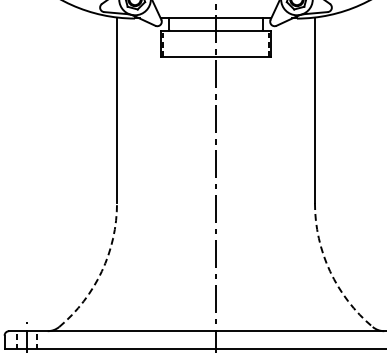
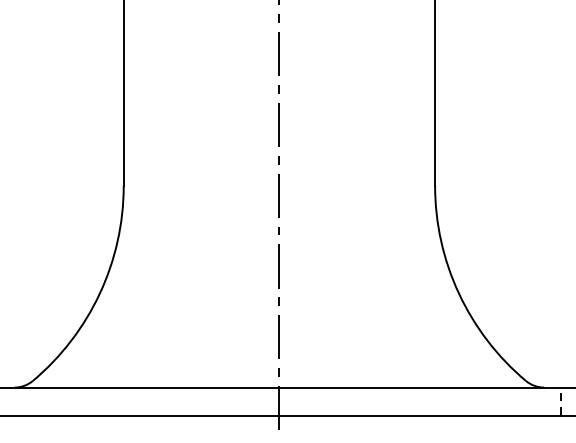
arc: (101, 271) -> (99, 293), dashed -> solid
arc: (330, 271) -> (459, 293), dashed -> solid

